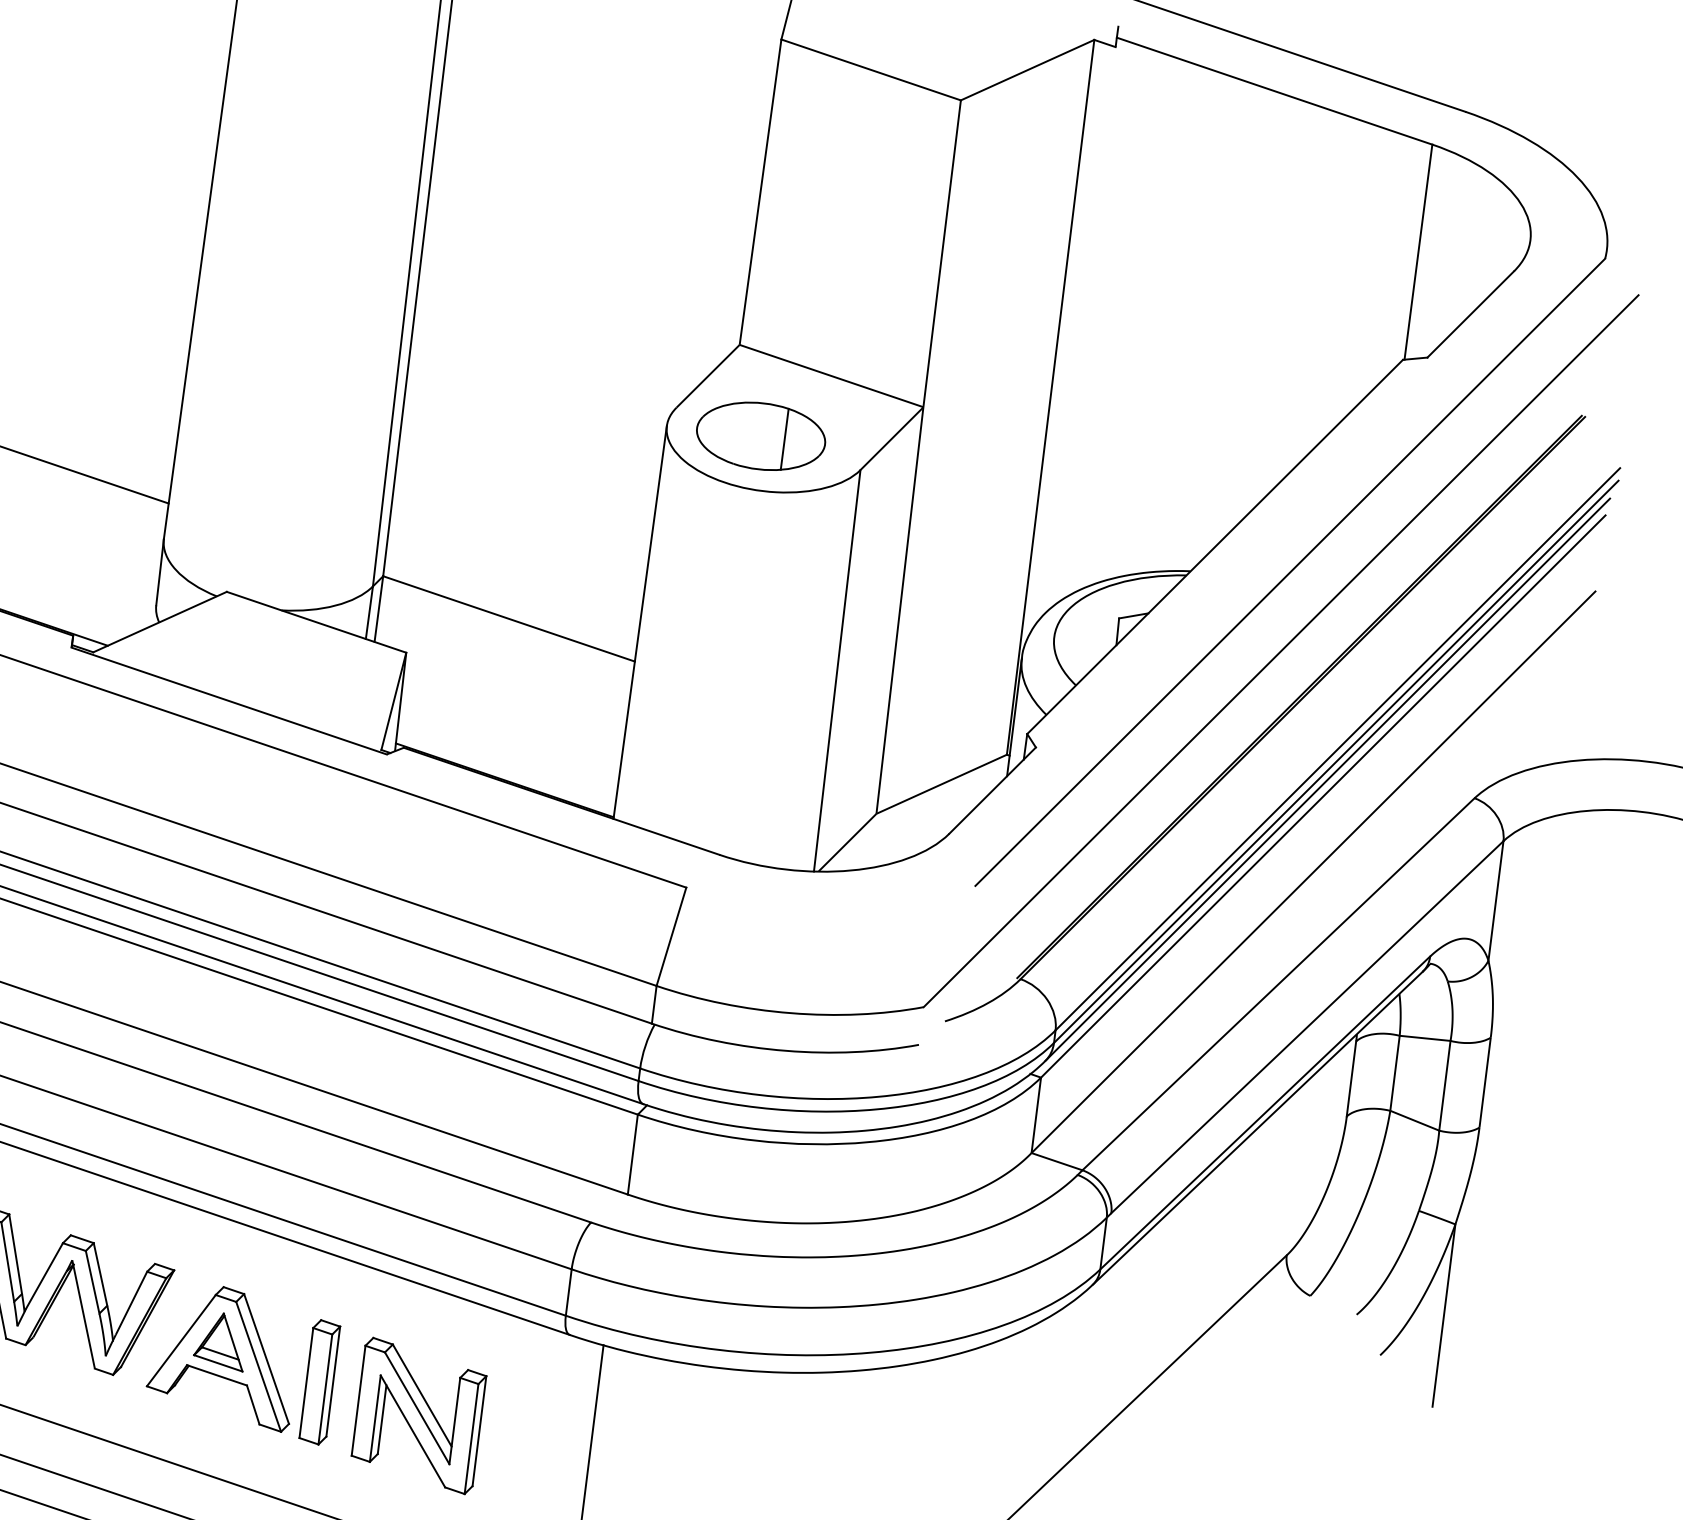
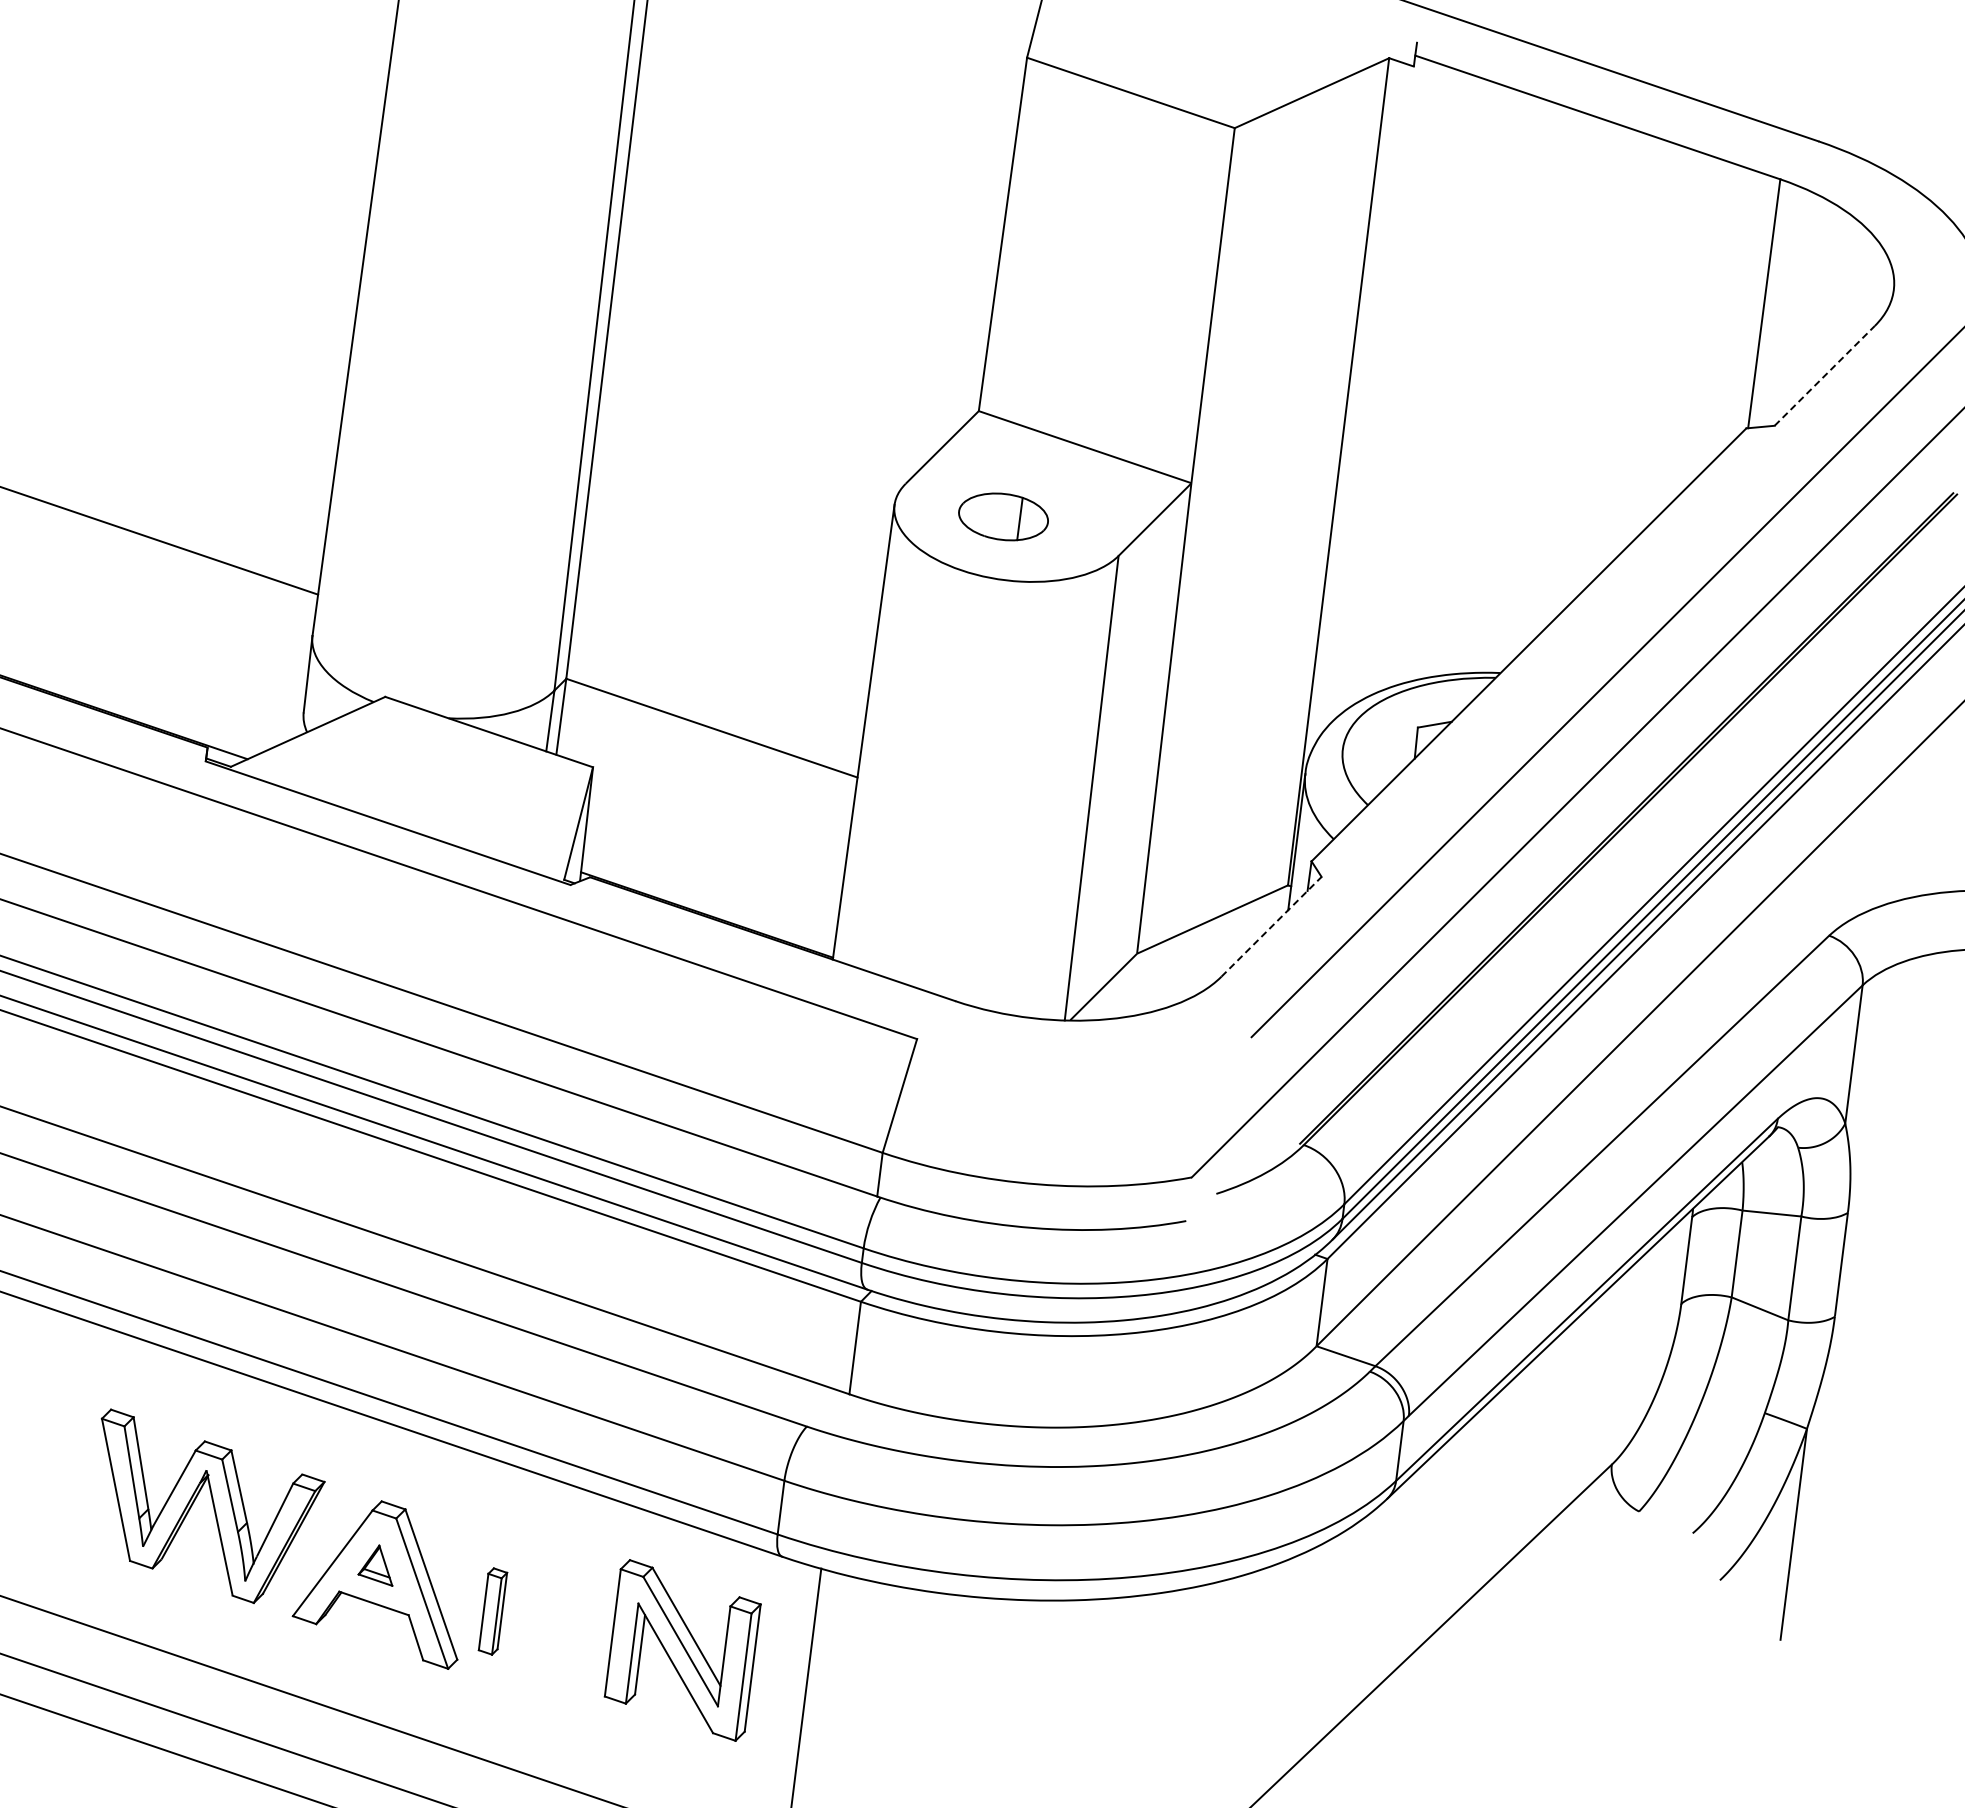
line: (1470, 314) -> (1824, 375), solid -> dashed
part: (761, 435) -> (1003, 516), size x0.6
line: (992, 790) -> (1271, 926), solid -> dashed
part: (218, 1342) -> (375, 1565), size x0.6
part: (319, 1382) -> (492, 1611), size x0.6
part: (418, 1415) -> (682, 1650), moved

